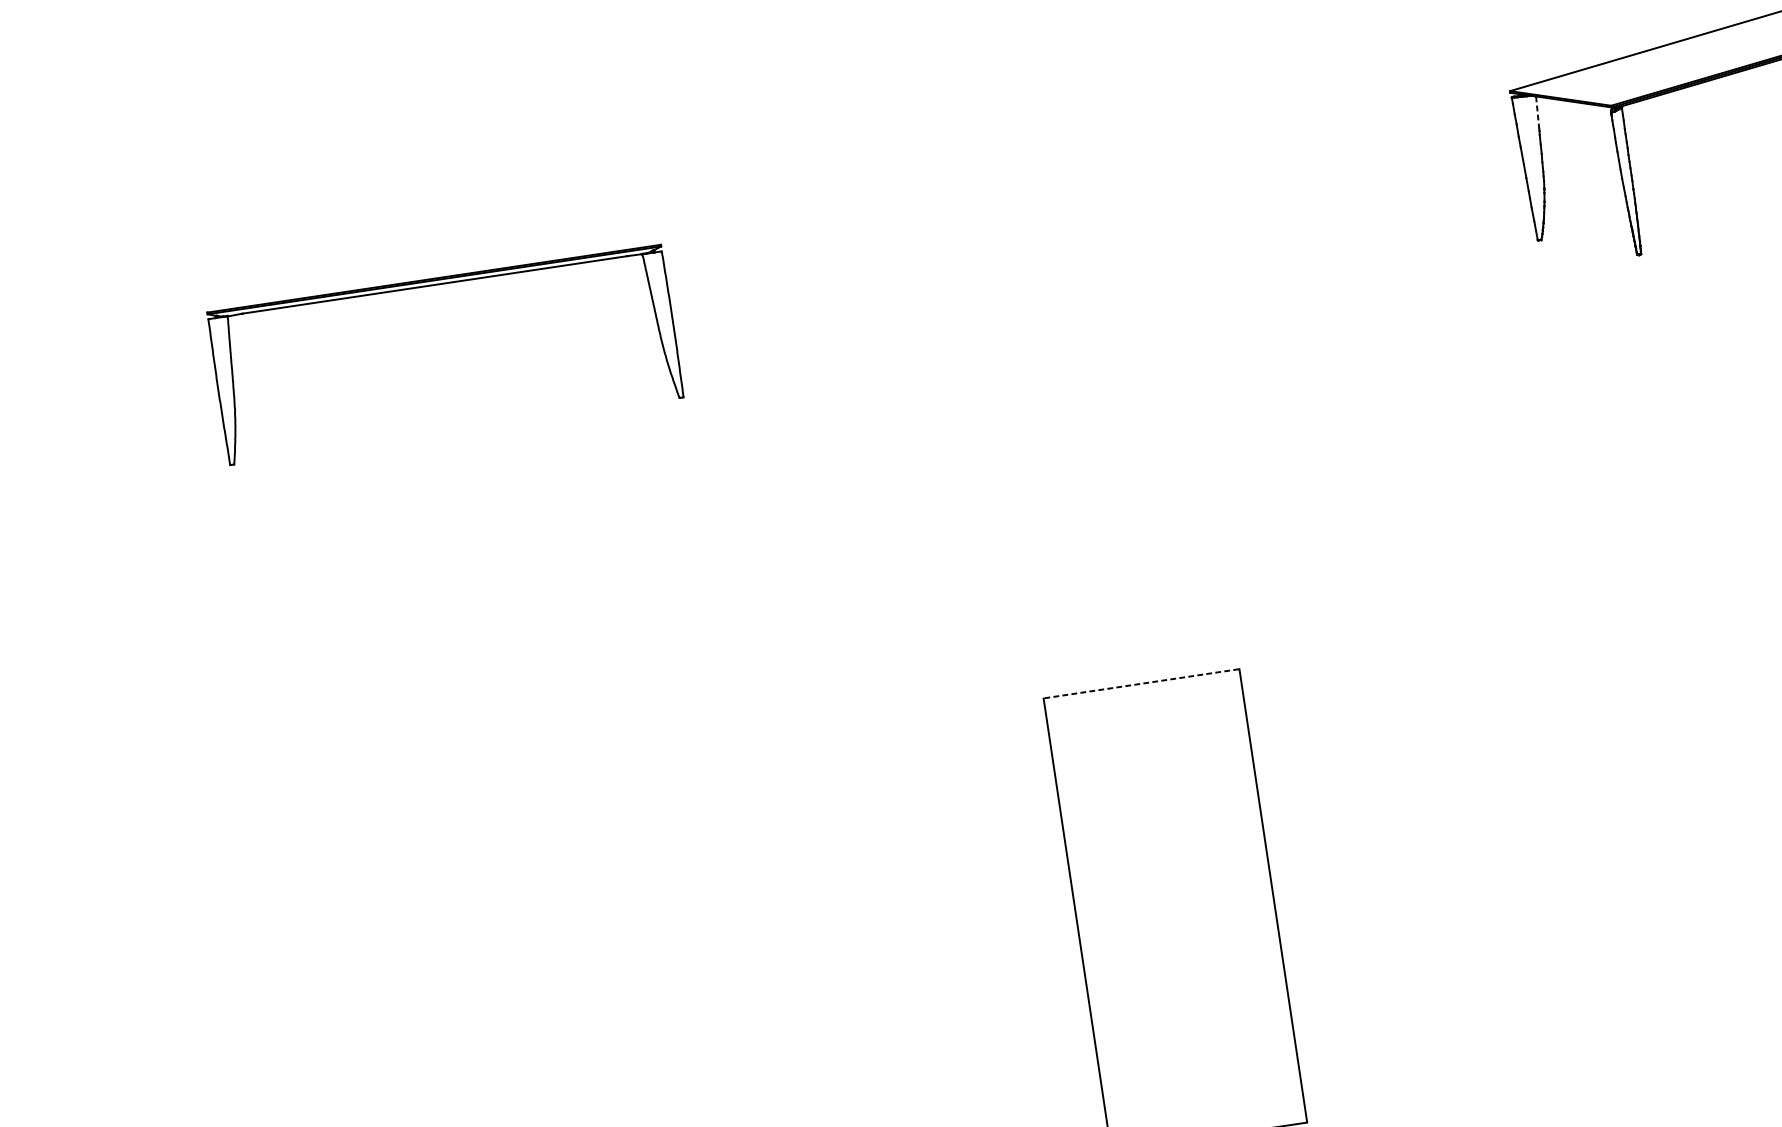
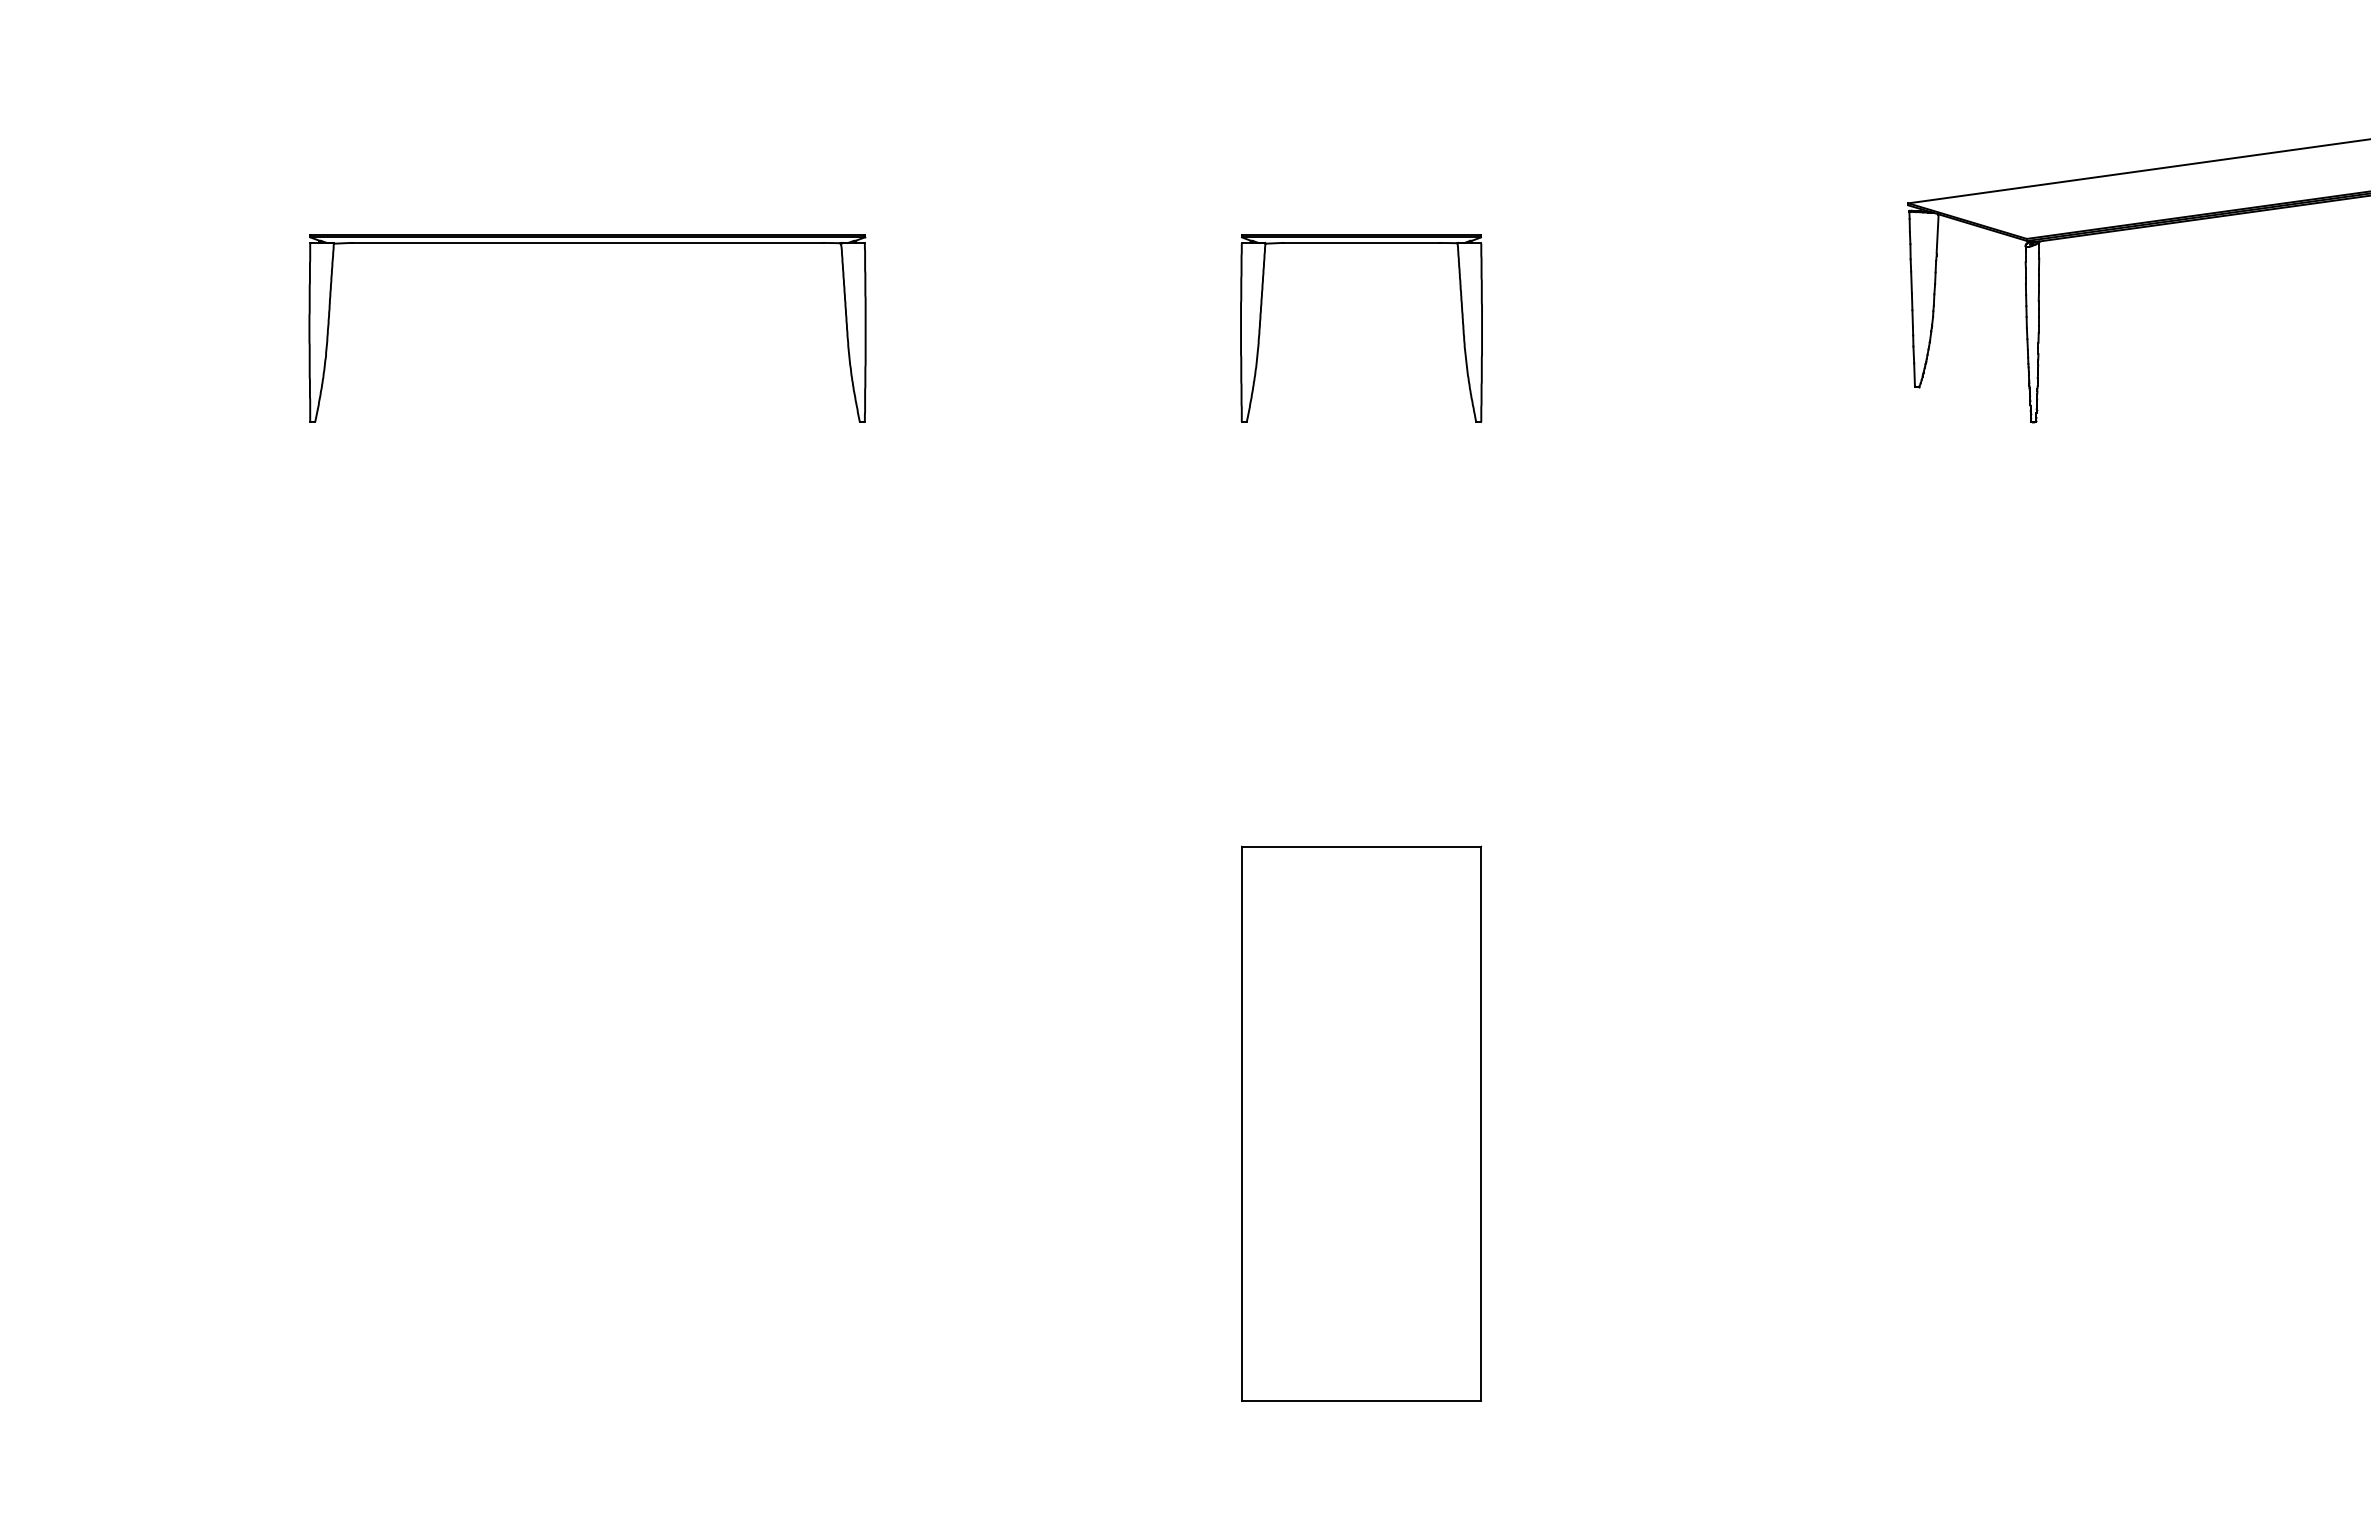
line: (1537, 112) -> (1937, 233), dashed -> solid
part: (1067, 190) -> (1361, 243), added
line: (1141, 683) -> (1361, 846), dashed -> solid

